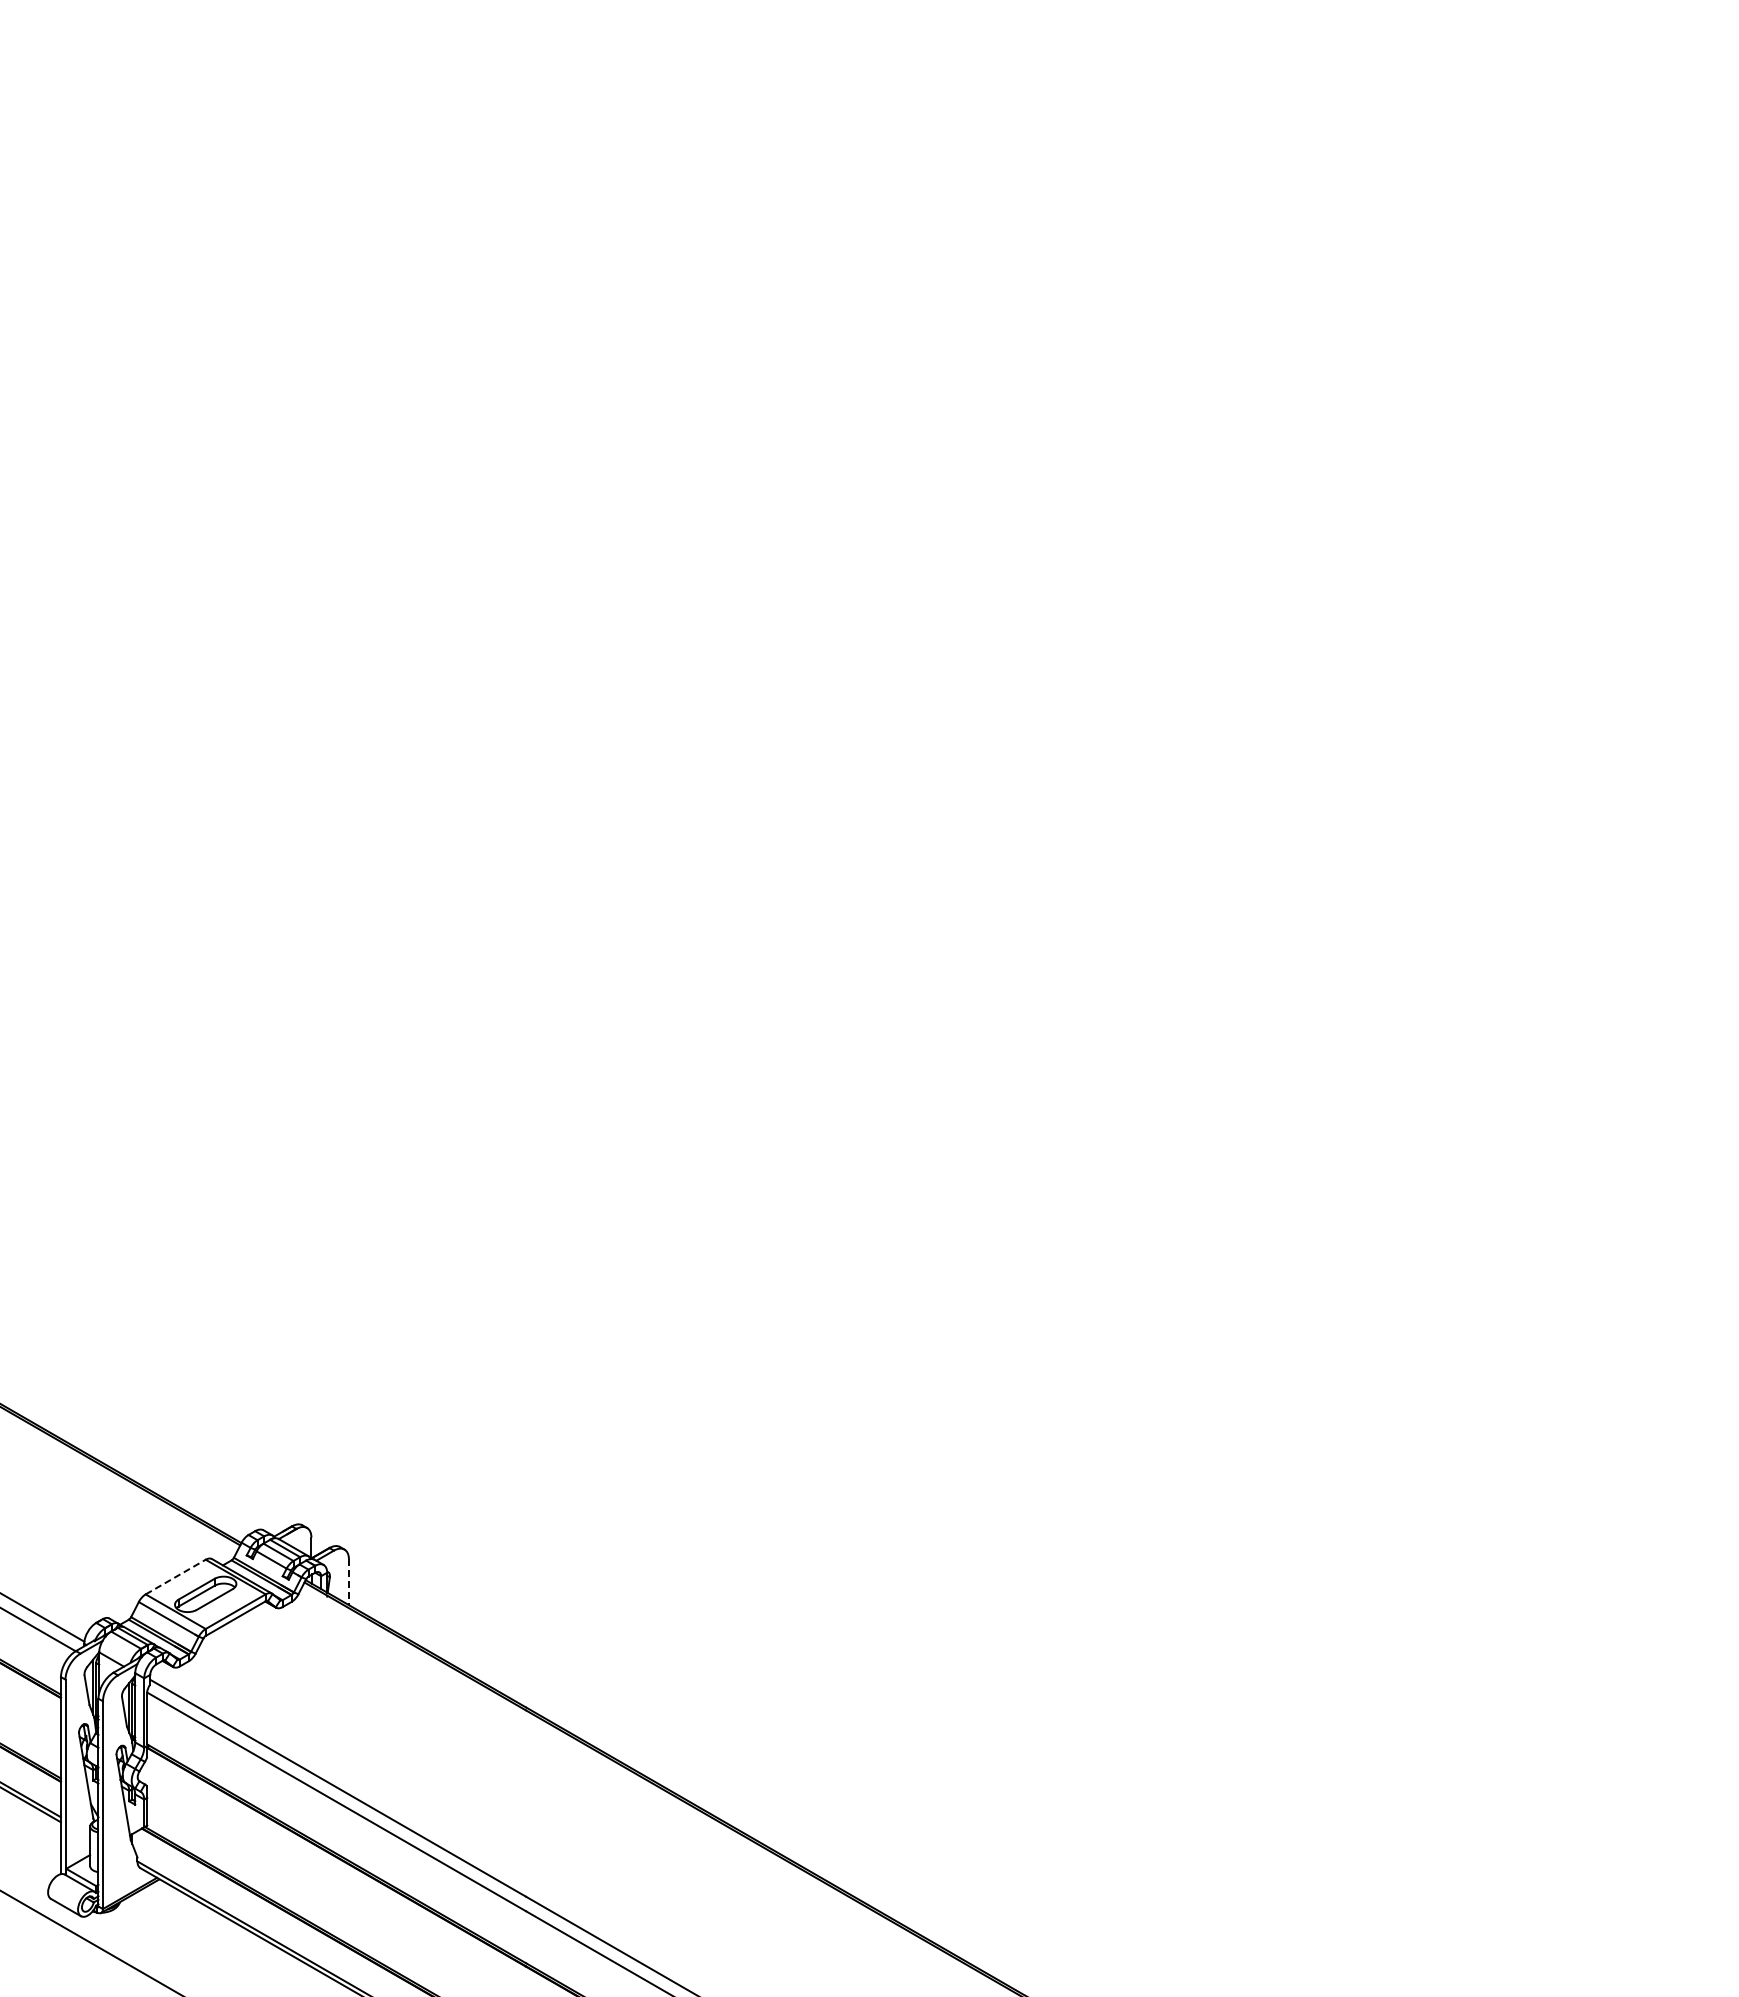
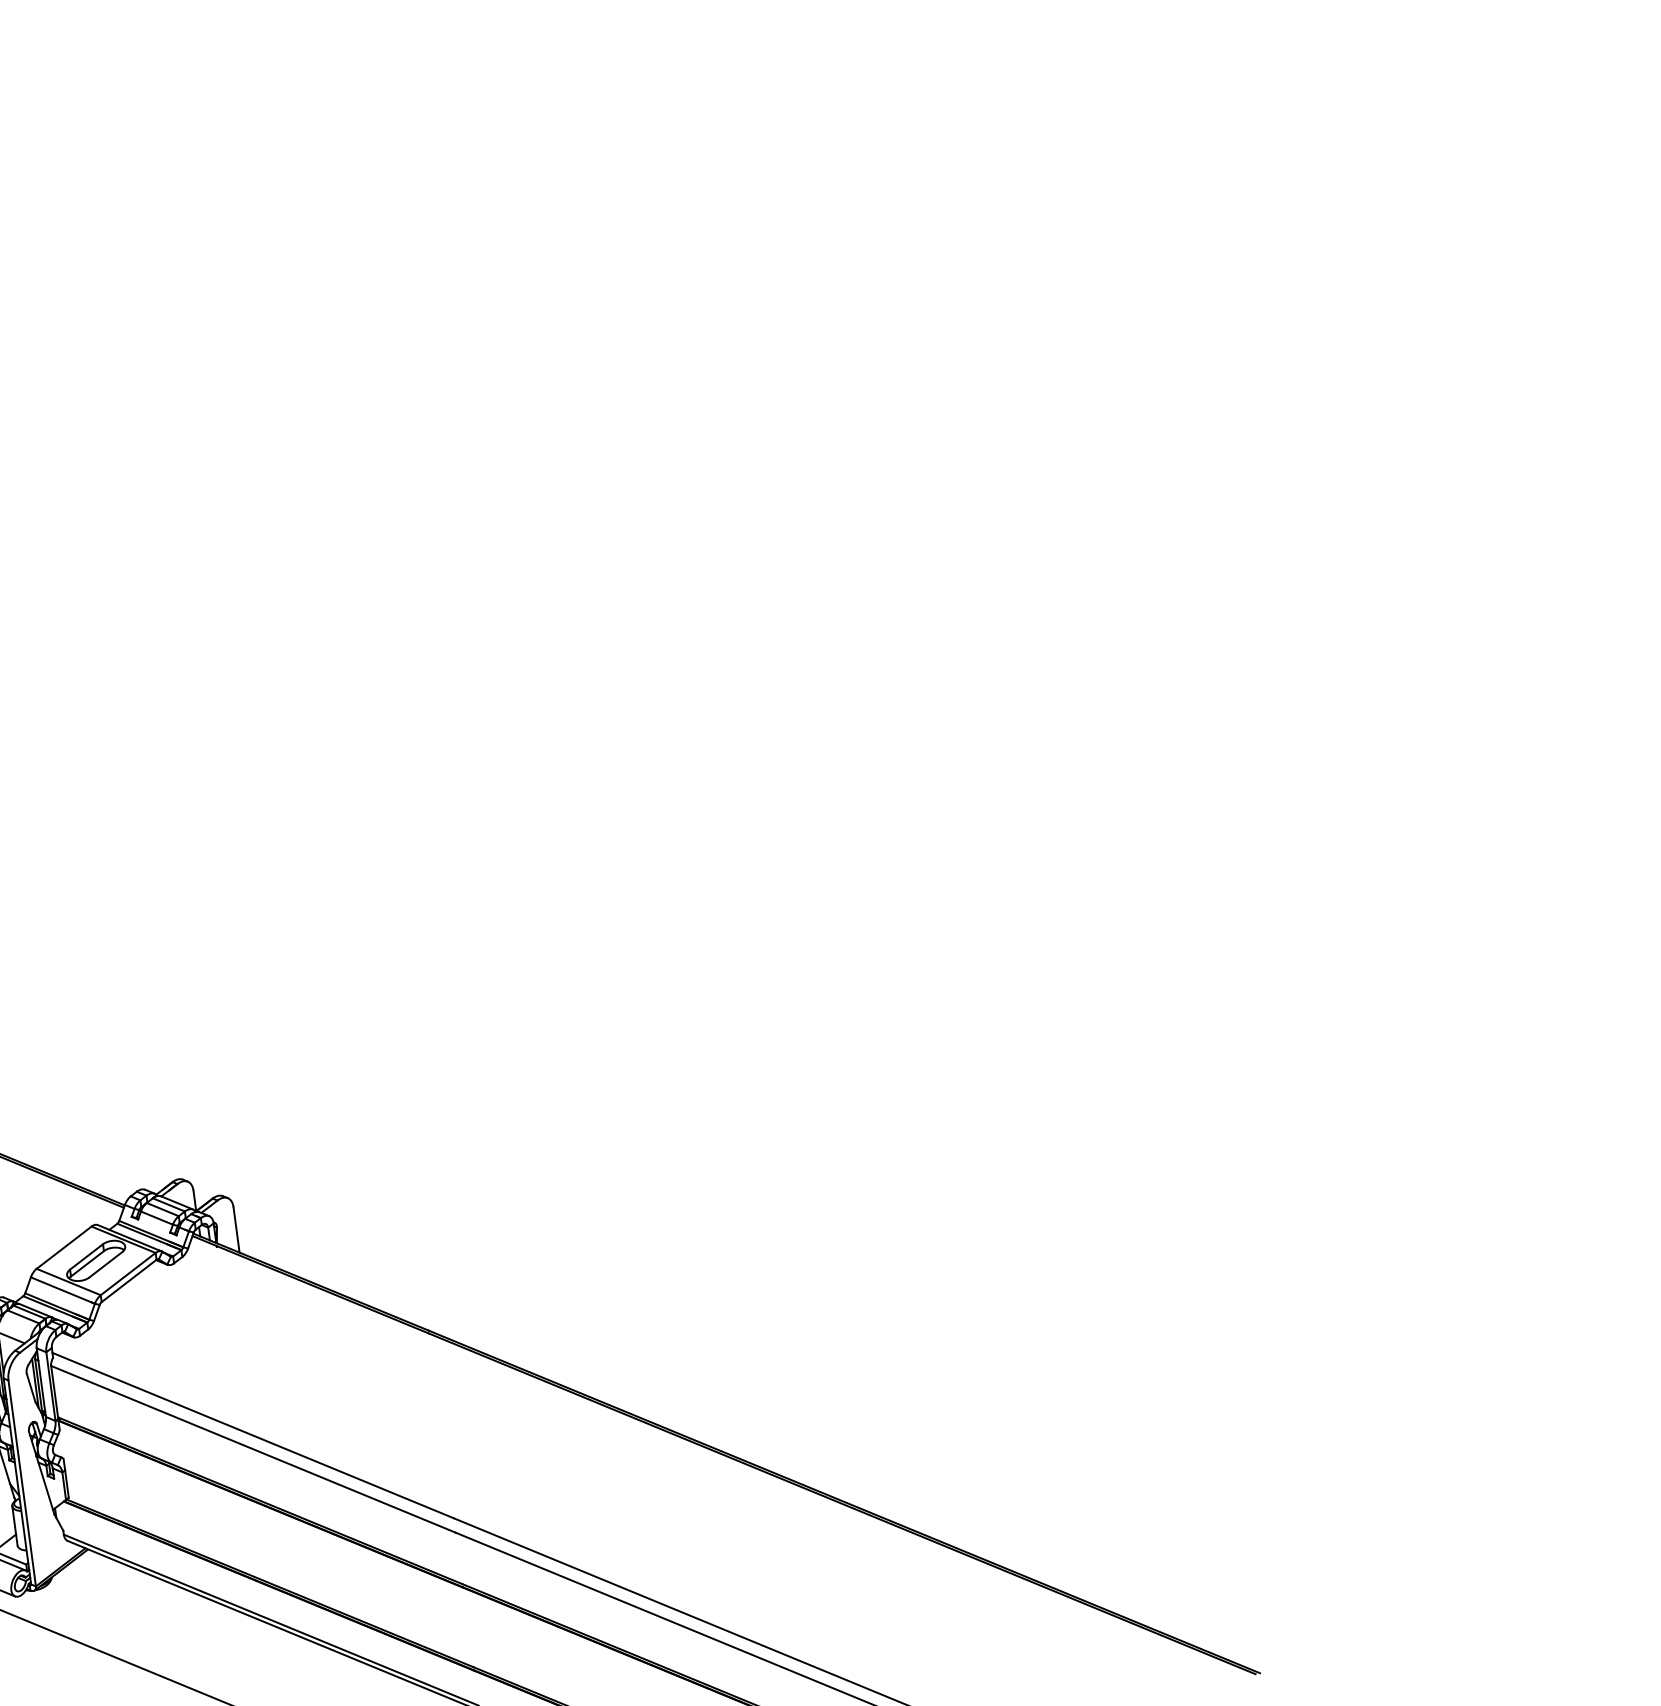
line: (175, 1577) -> (63, 1248), dashed -> solid
line: (348, 1582) -> (236, 1230), dashed -> solid

